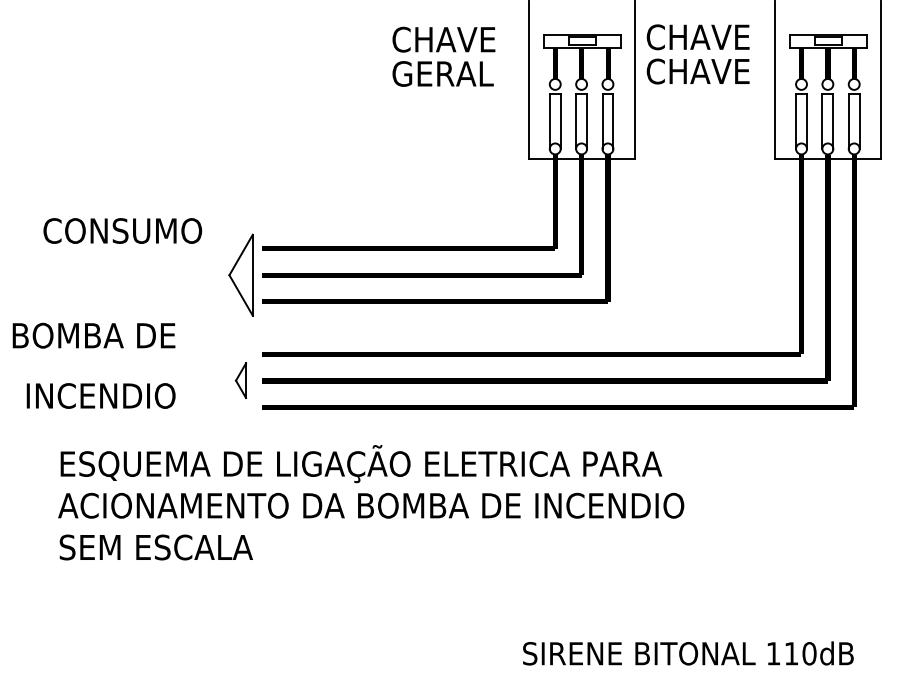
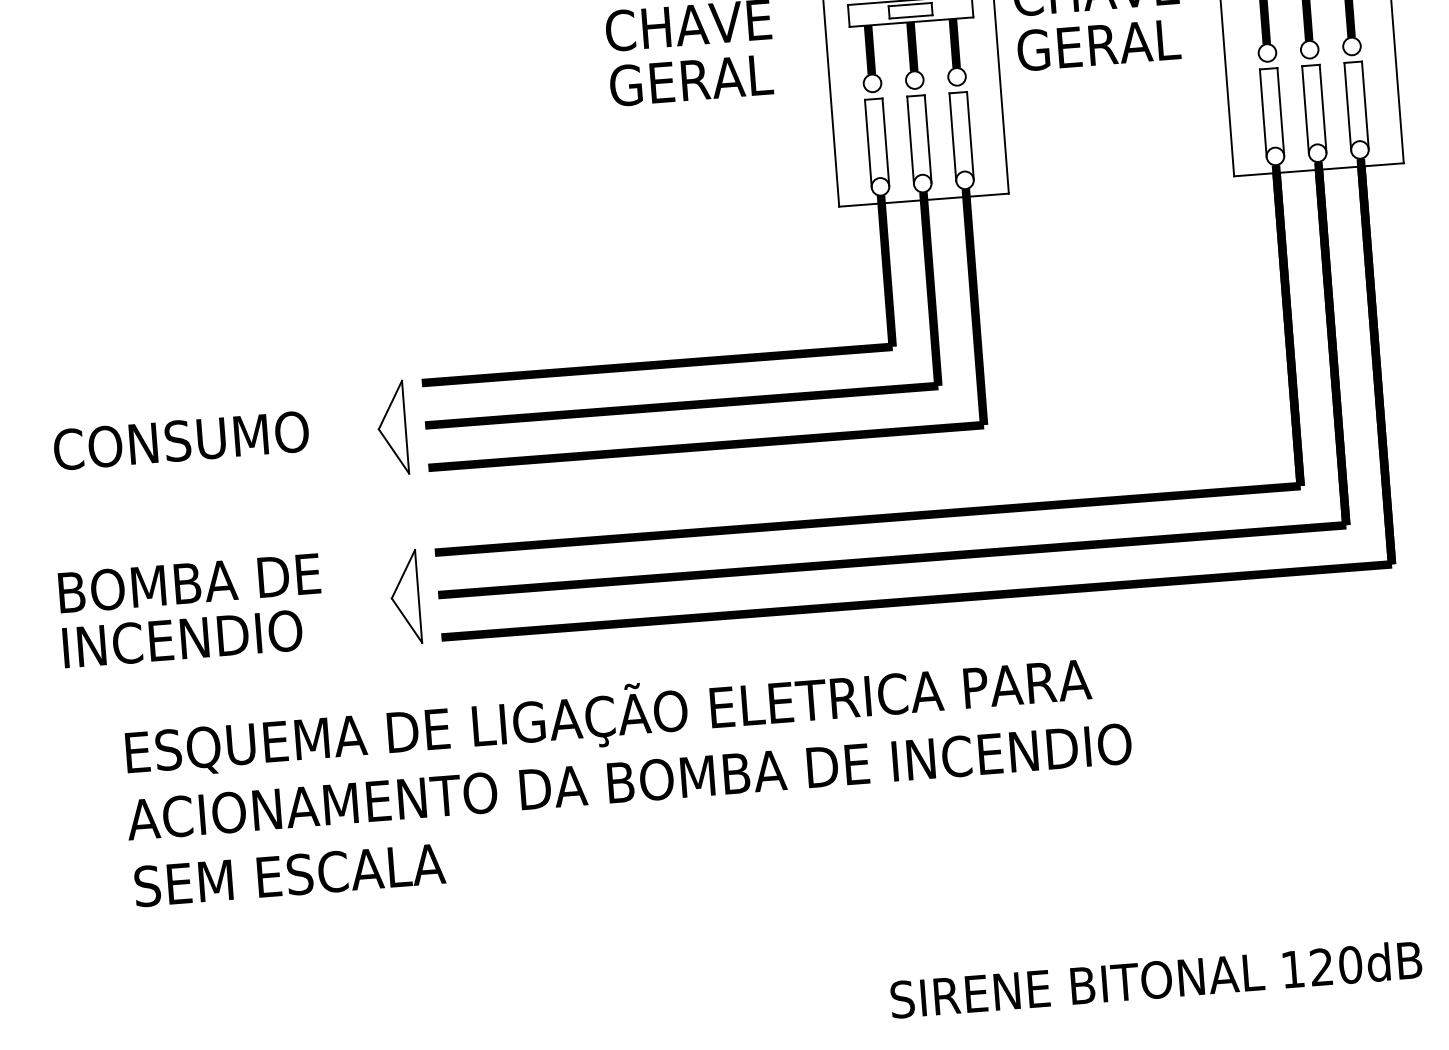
text: (703, 71) -> (1108, 44), CHAVE -> GERAL
text: (122, 230) -> (180, 439), moved
part: (240, 275) -> (391, 428), size x0.71
text: (93, 335) -> (188, 582), moved
part: (240, 380) -> (404, 597), size x1.67
text: (790, 653) -> (1320, 966), 110dB -> 120dB

